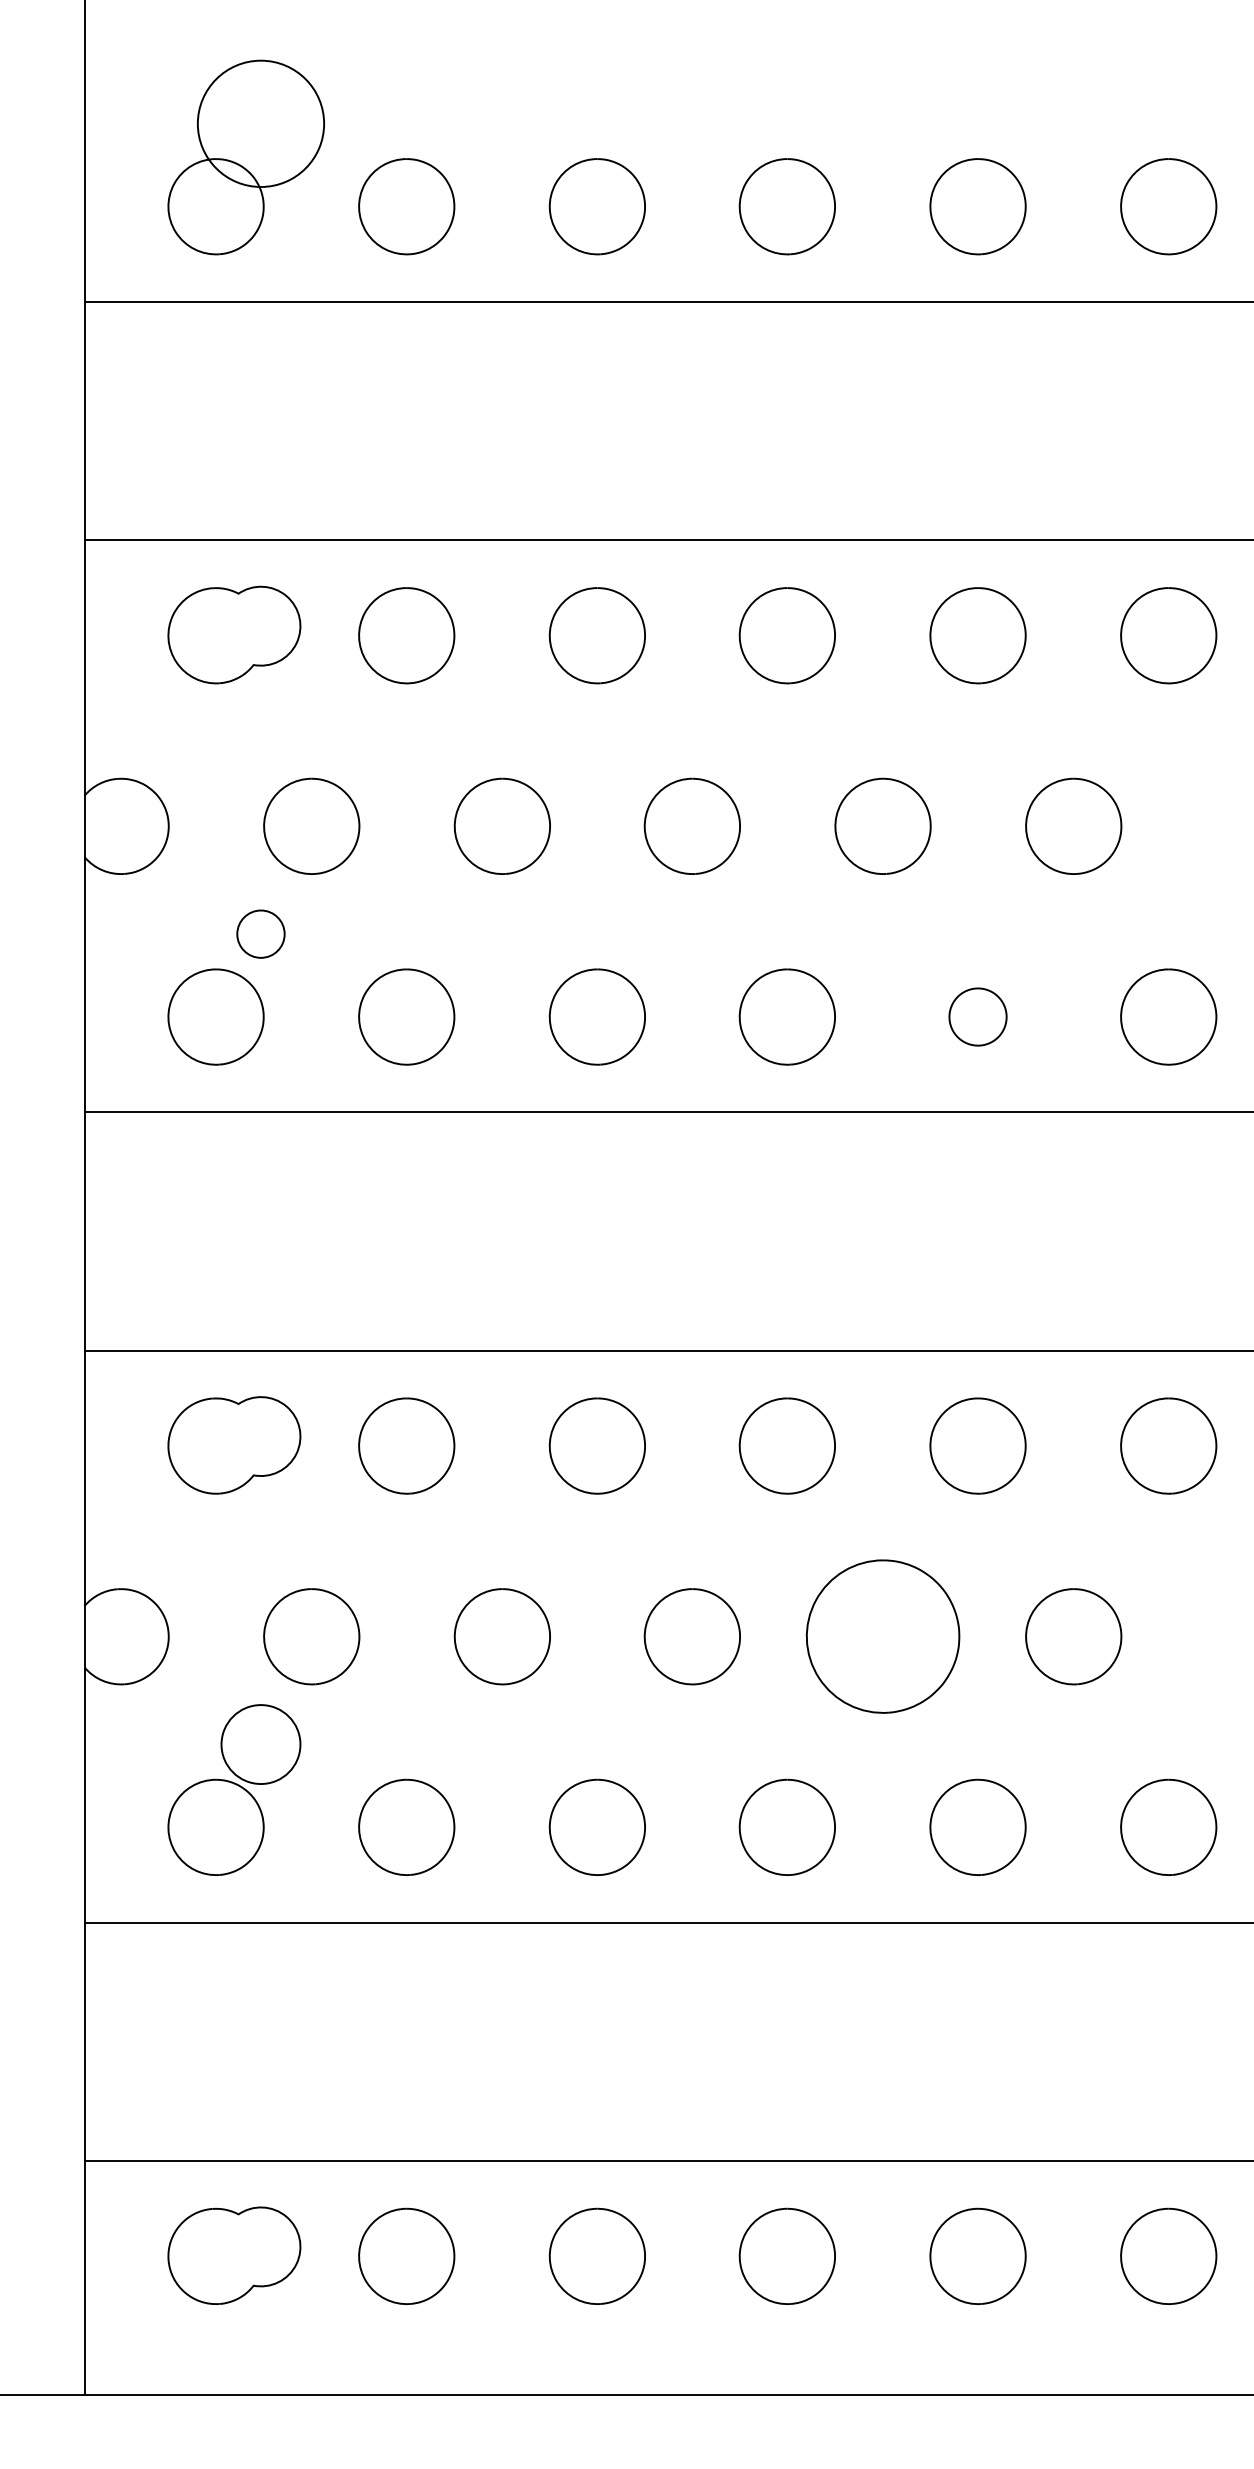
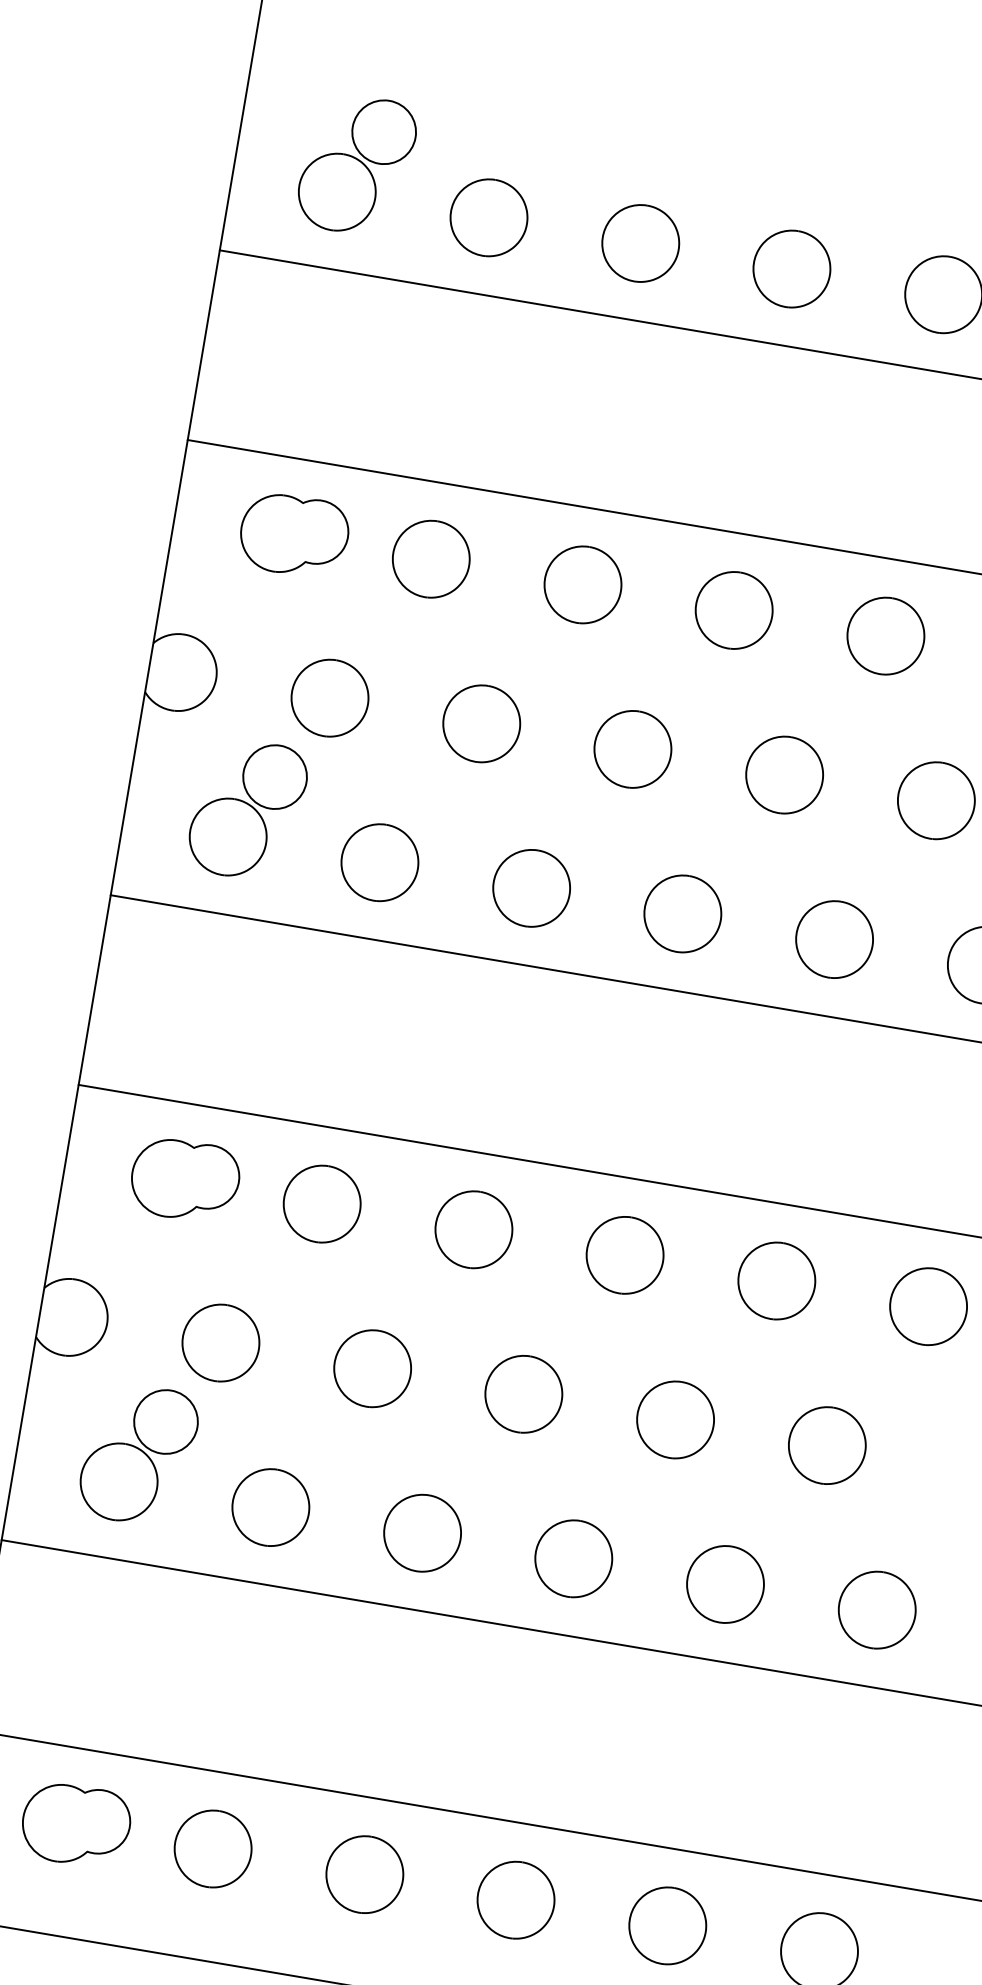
circle: (260, 123) -> (383, 131), size x0.62
circle: (260, 933) -> (274, 776), size x1.67
part: (977, 1016) -> (834, 939), size x1.67
part: (882, 1636) -> (675, 1419), size x0.62

